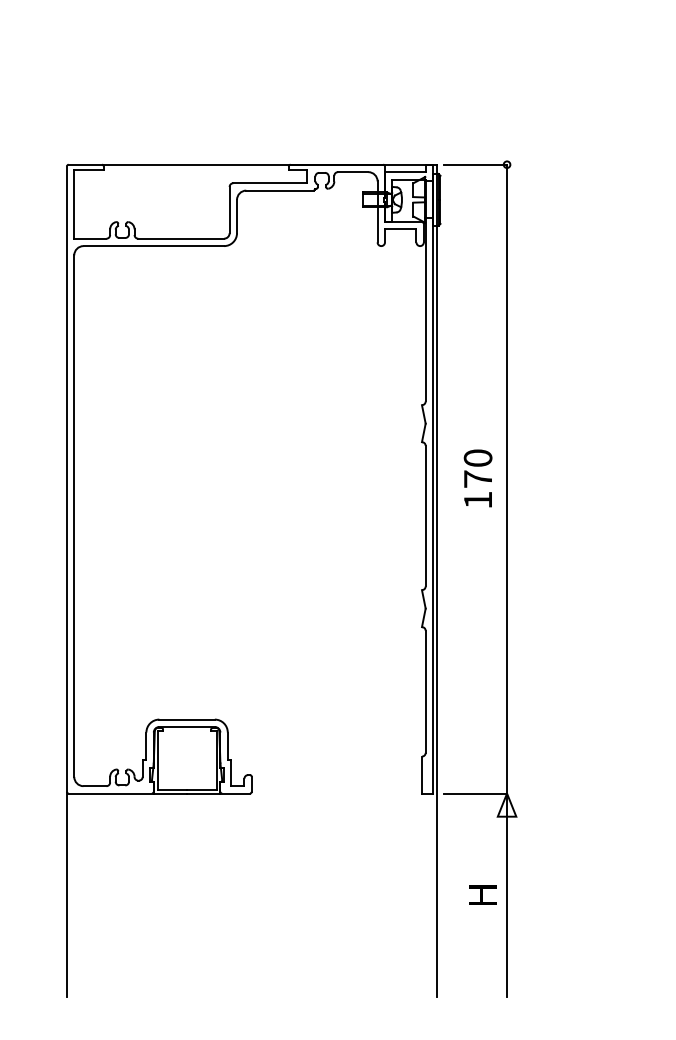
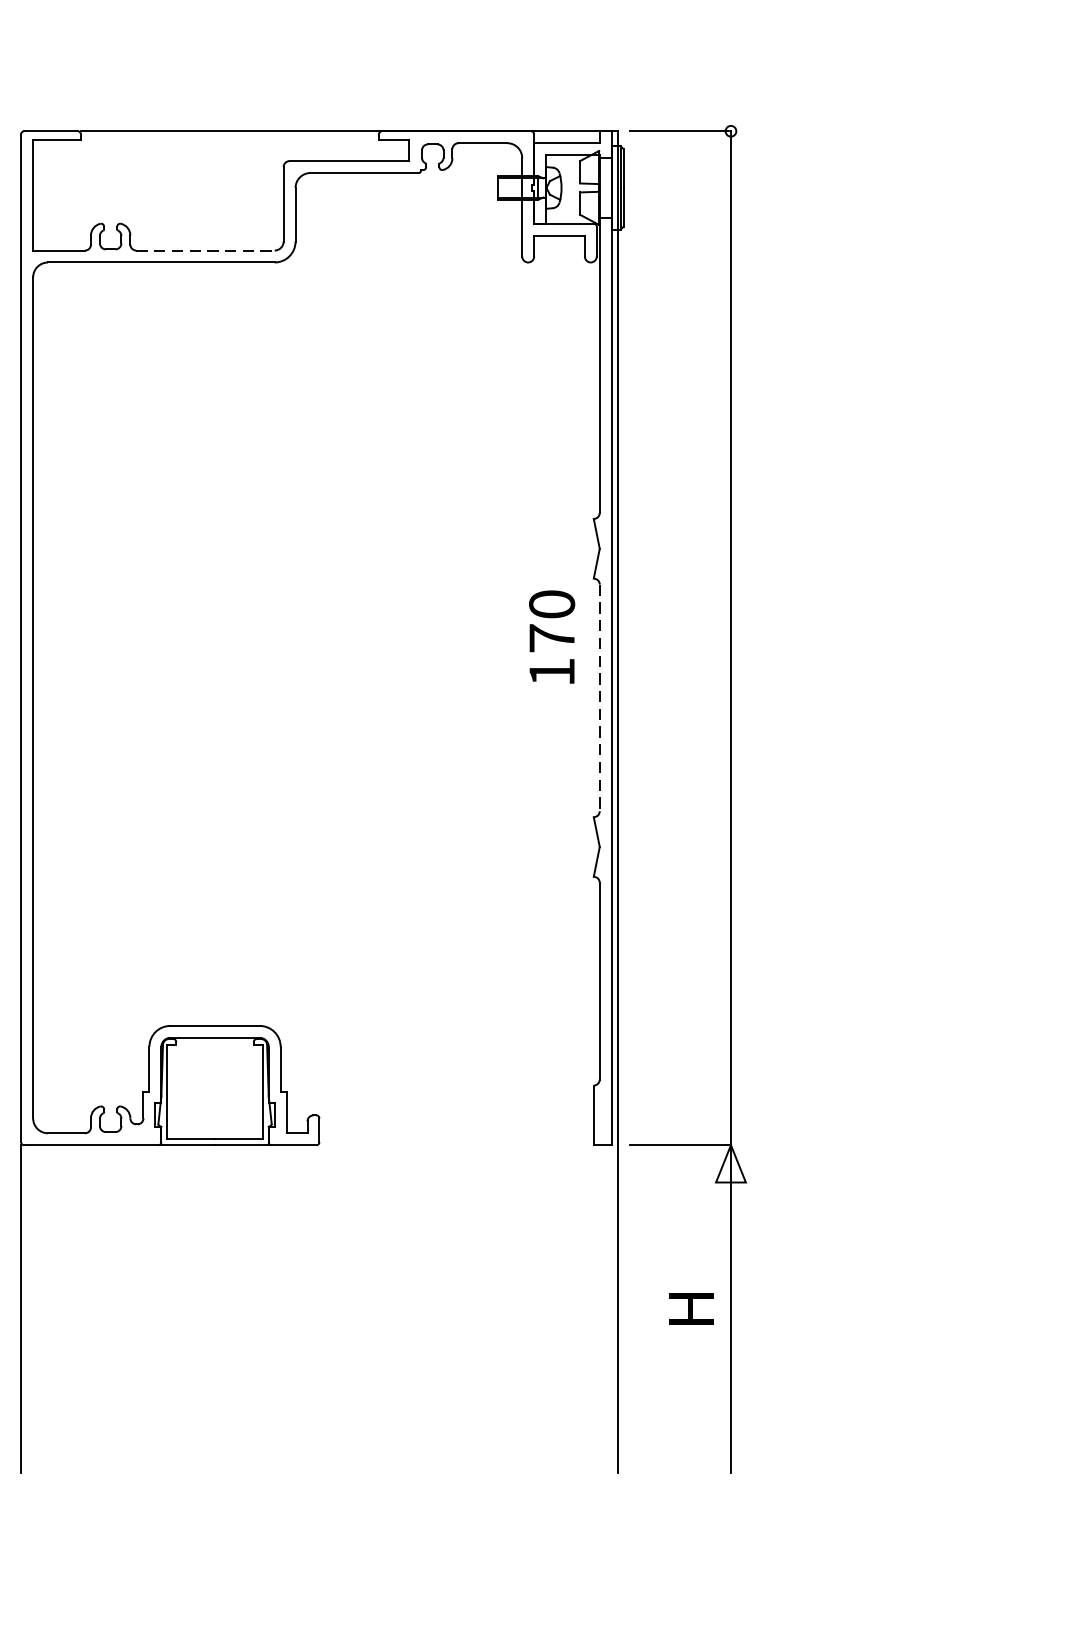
line: (181, 238) -> (206, 250), solid -> dashed
text: (477, 478) -> (551, 637), moved
line: (425, 516) -> (599, 698), solid -> dashed

